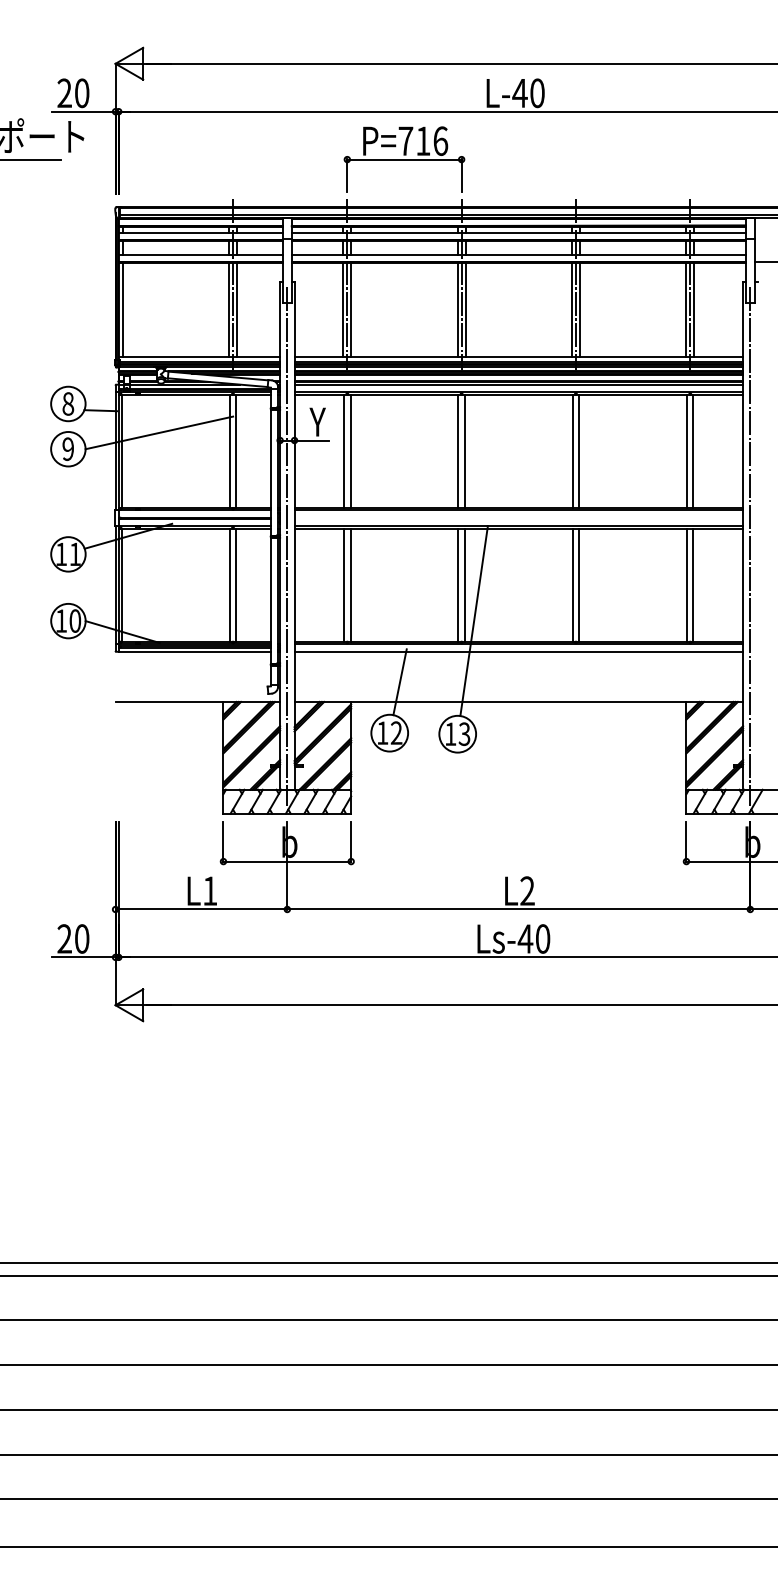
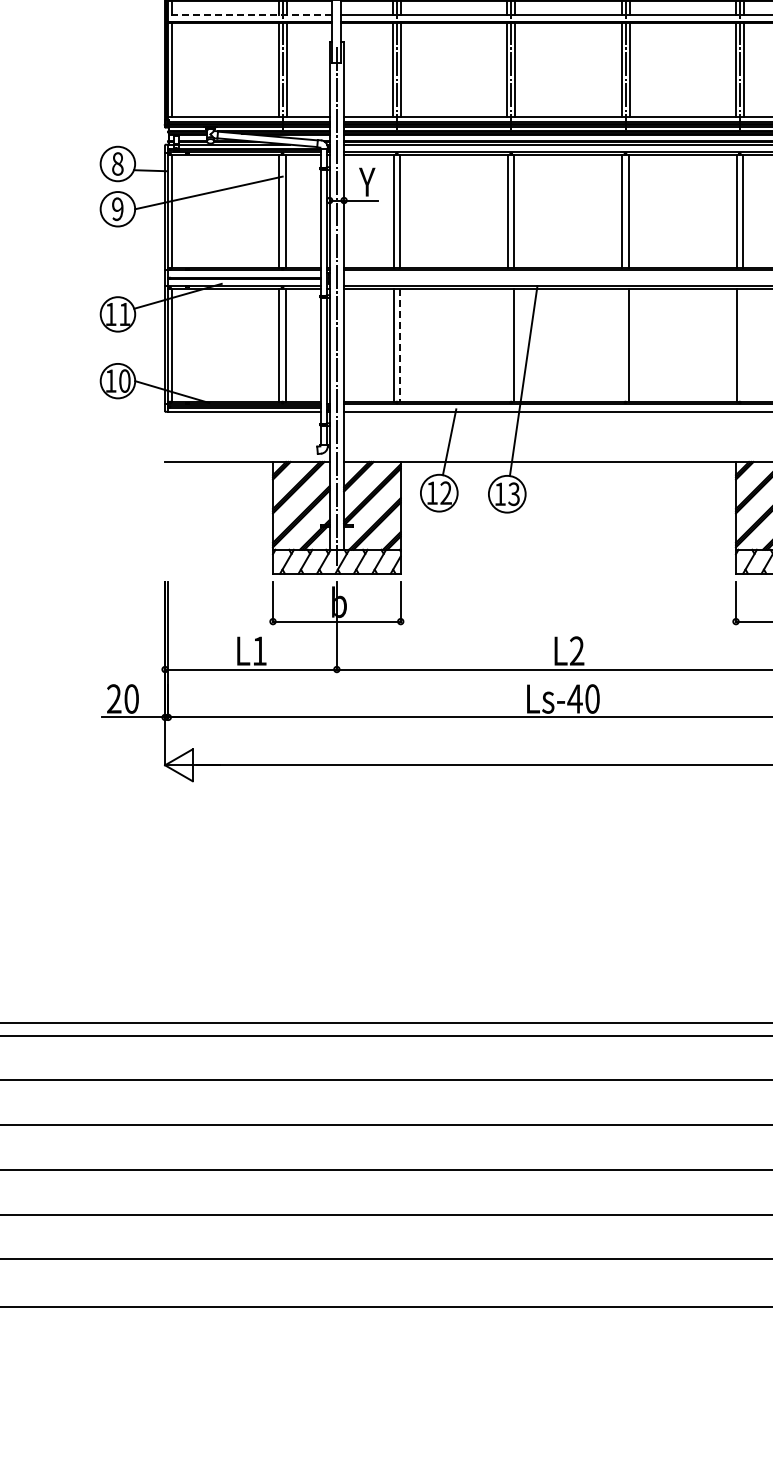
line: (200, 255) -> (250, 15), solid -> dashed
line: (458, 584) -> (508, 344), removed
line: (572, 584) -> (622, 344), removed
line: (693, 584) -> (743, 344), removed
line: (350, 585) -> (400, 345), solid -> dashed

